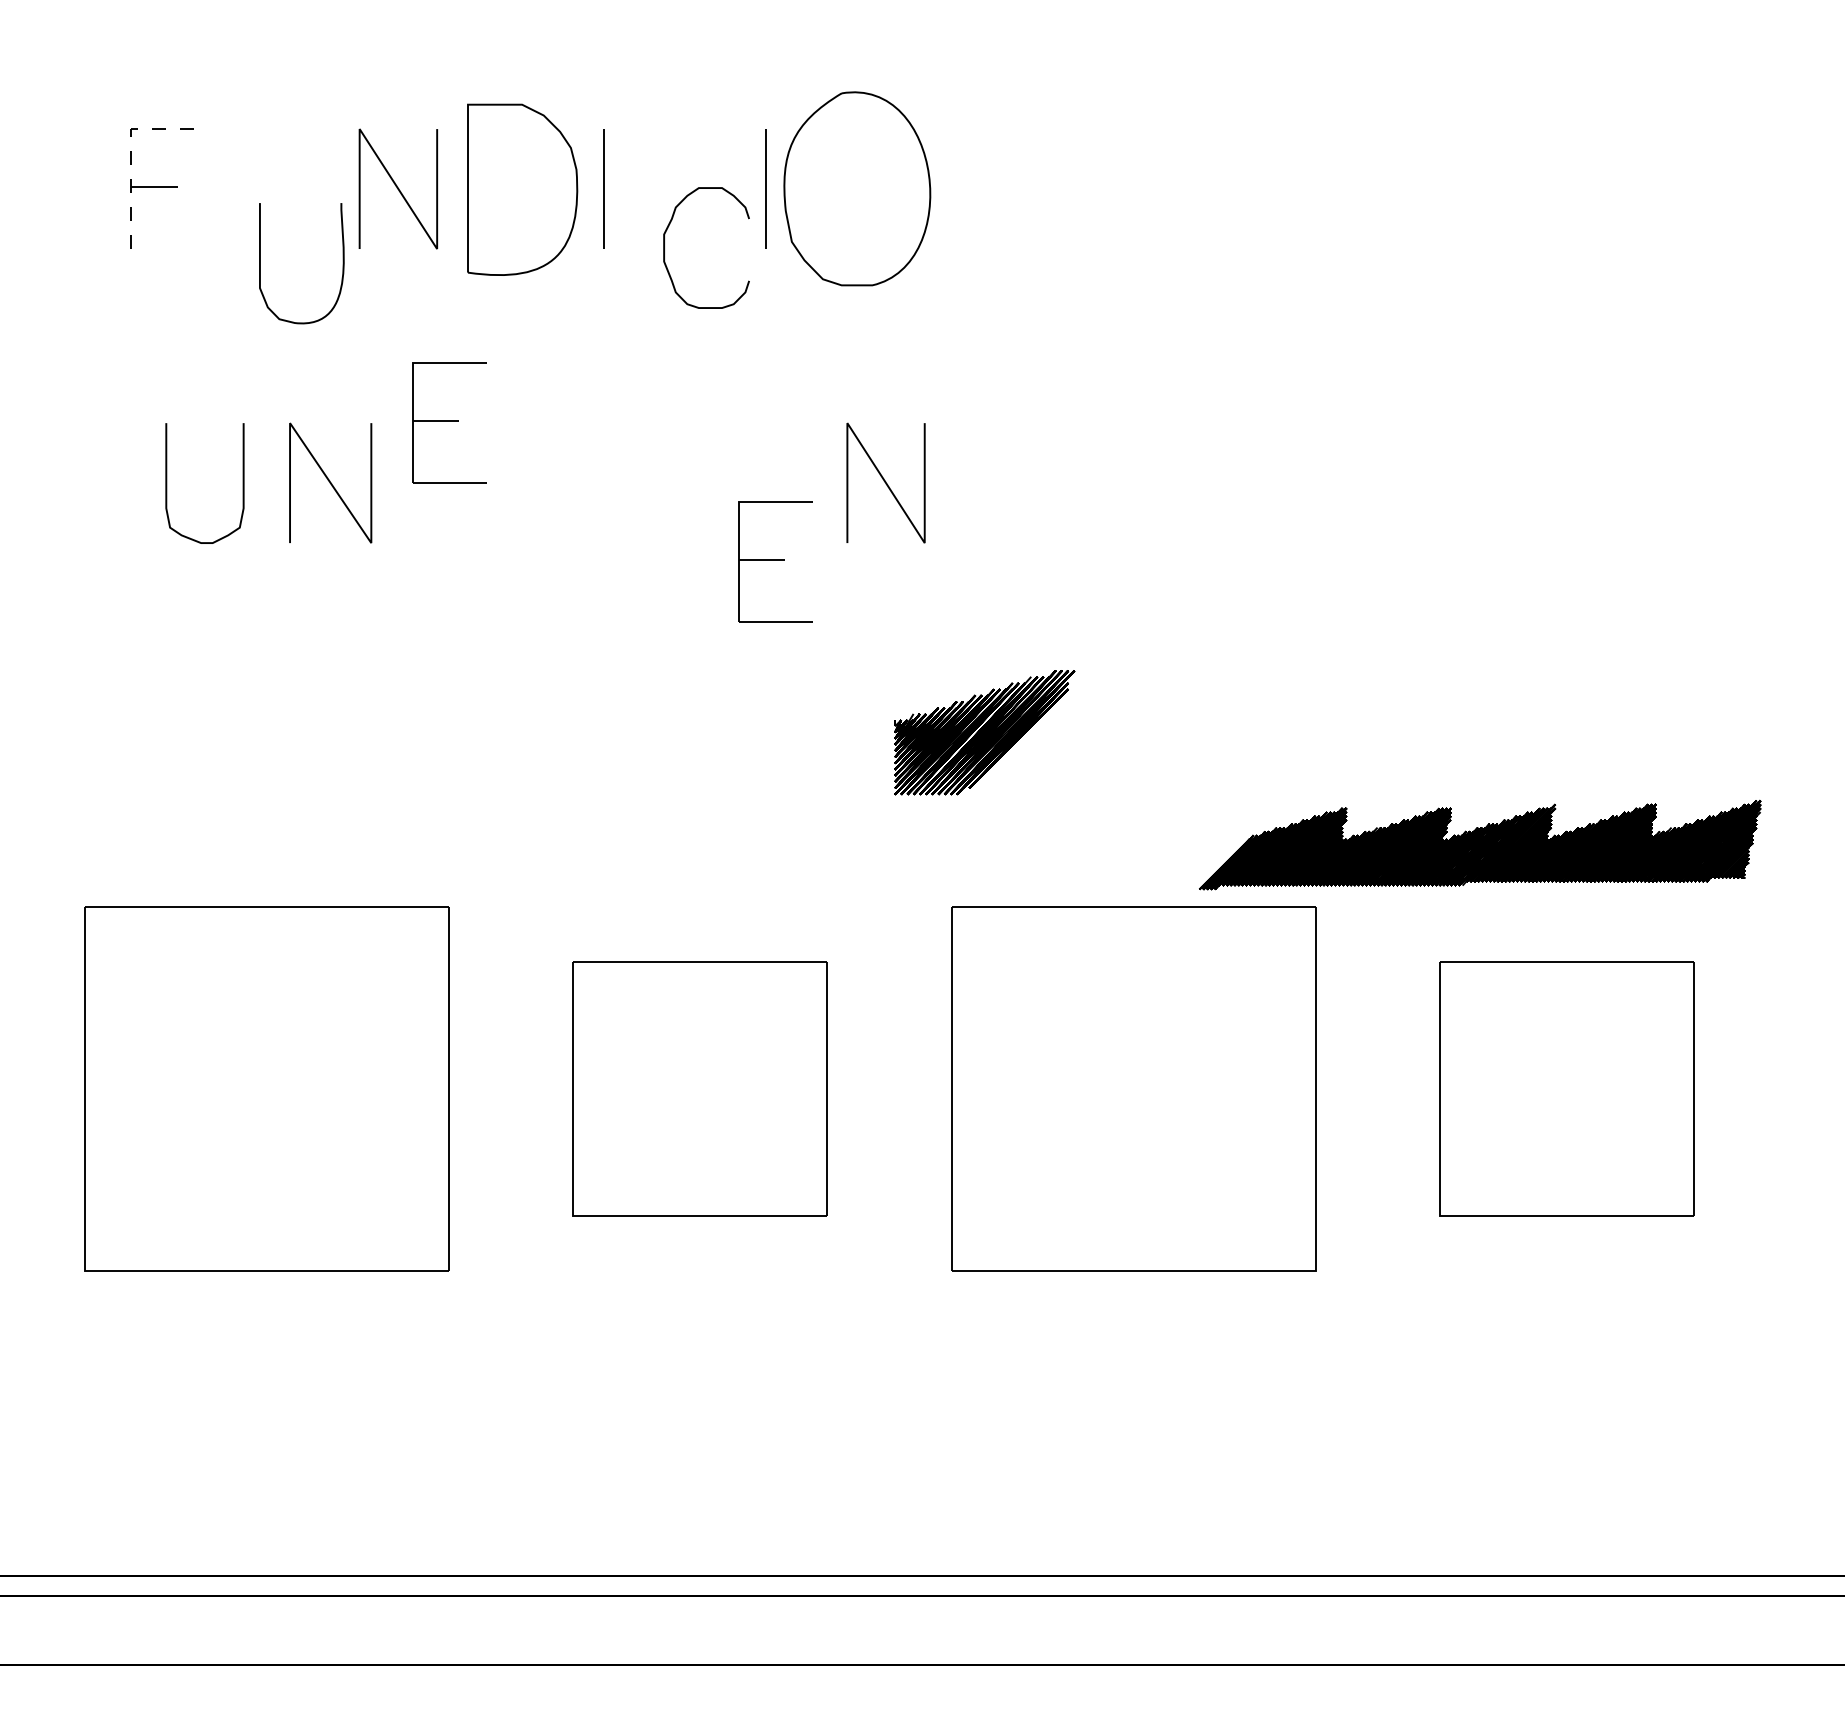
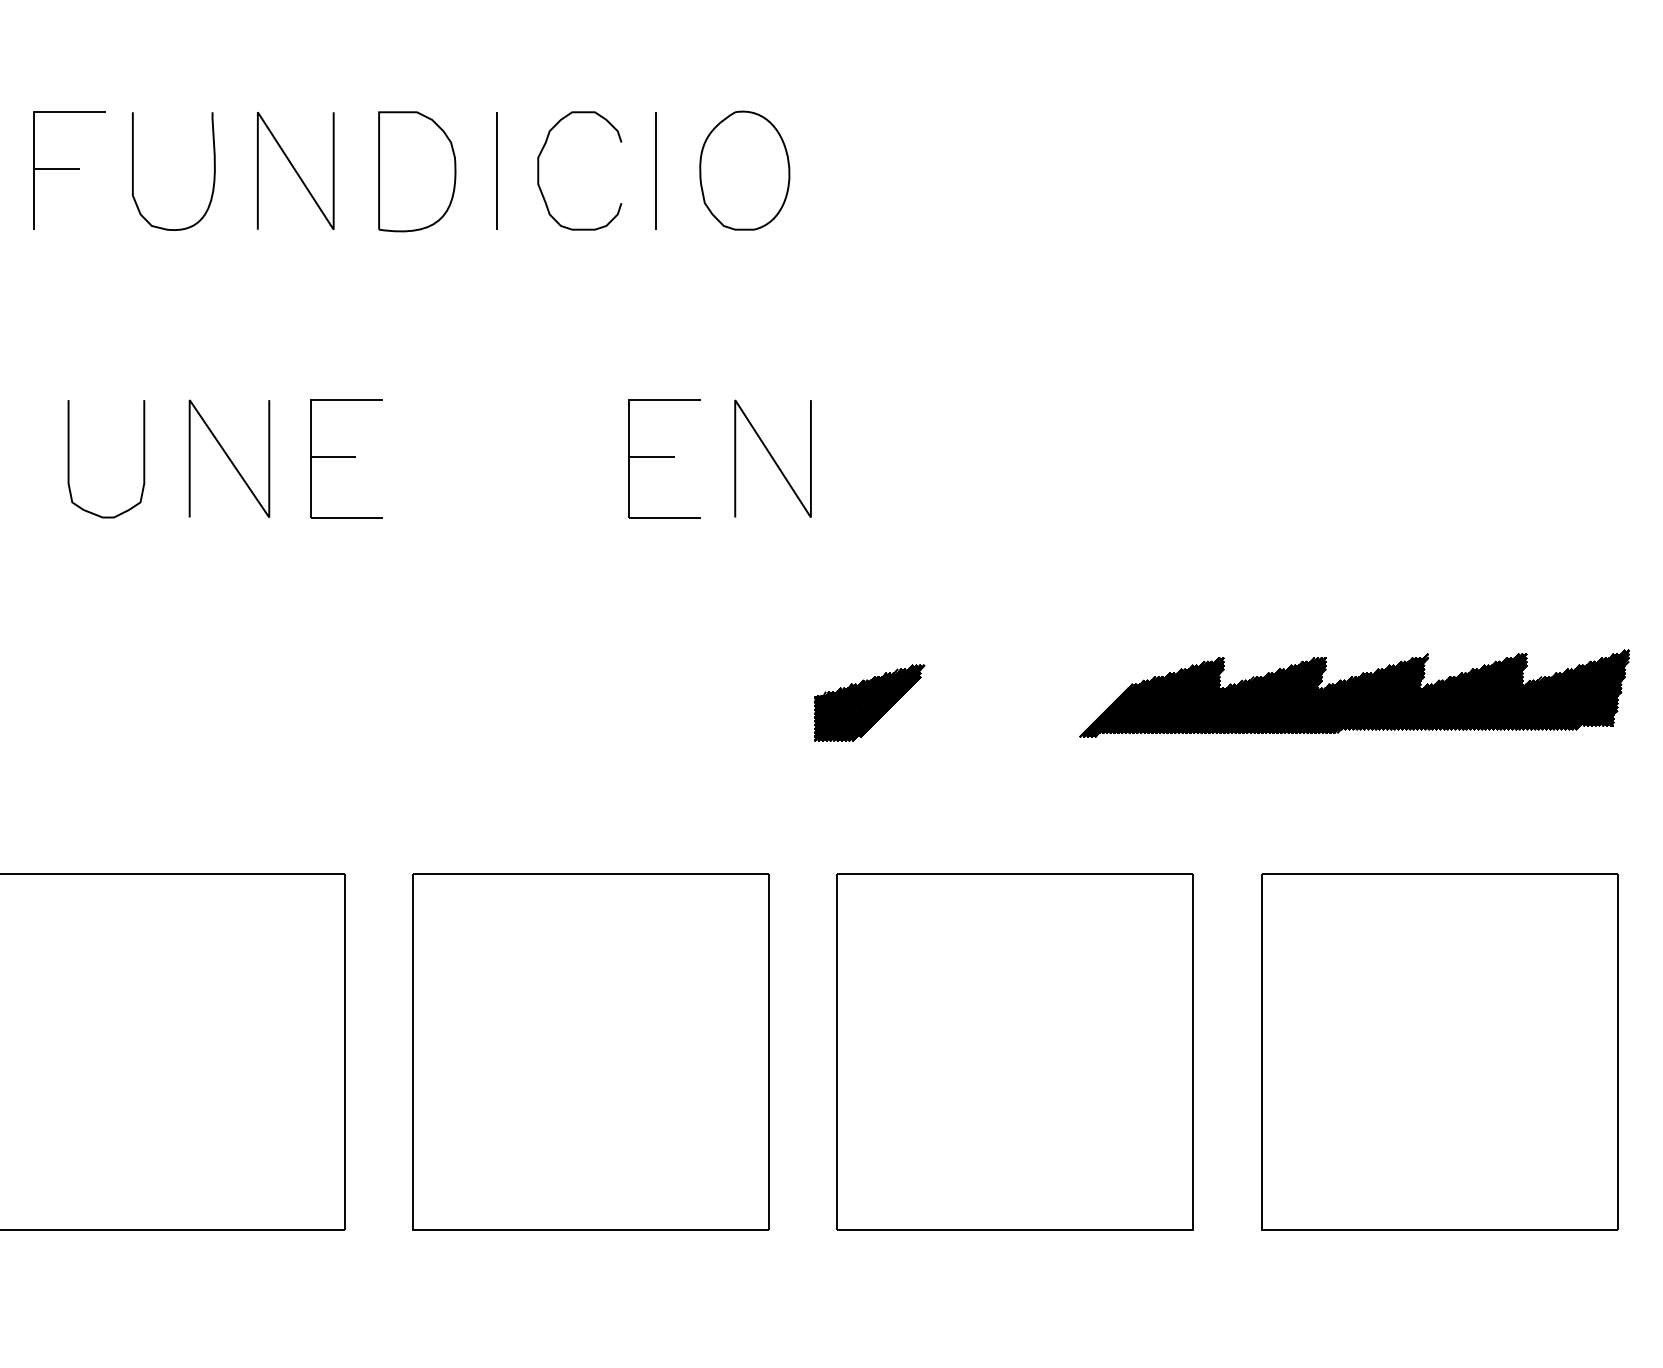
line: (131, 151) -> (34, 134), dashed -> solid
part: (856, 188) -> (744, 170), size x0.62
part: (522, 189) -> (417, 171), size x0.71
curve: (664, 247) -> (538, 170), moved
curve: (260, 263) -> (133, 171), moved
part: (449, 422) -> (346, 458), moved
part: (775, 561) -> (664, 458), moved
part: (984, 732) -> (869, 702), size x0.62
part: (1480, 844) -> (1354, 693), moved
part: (699, 1088) -> (590, 1051), size x1.43
part: (1566, 1088) -> (1439, 1051), size x1.43

